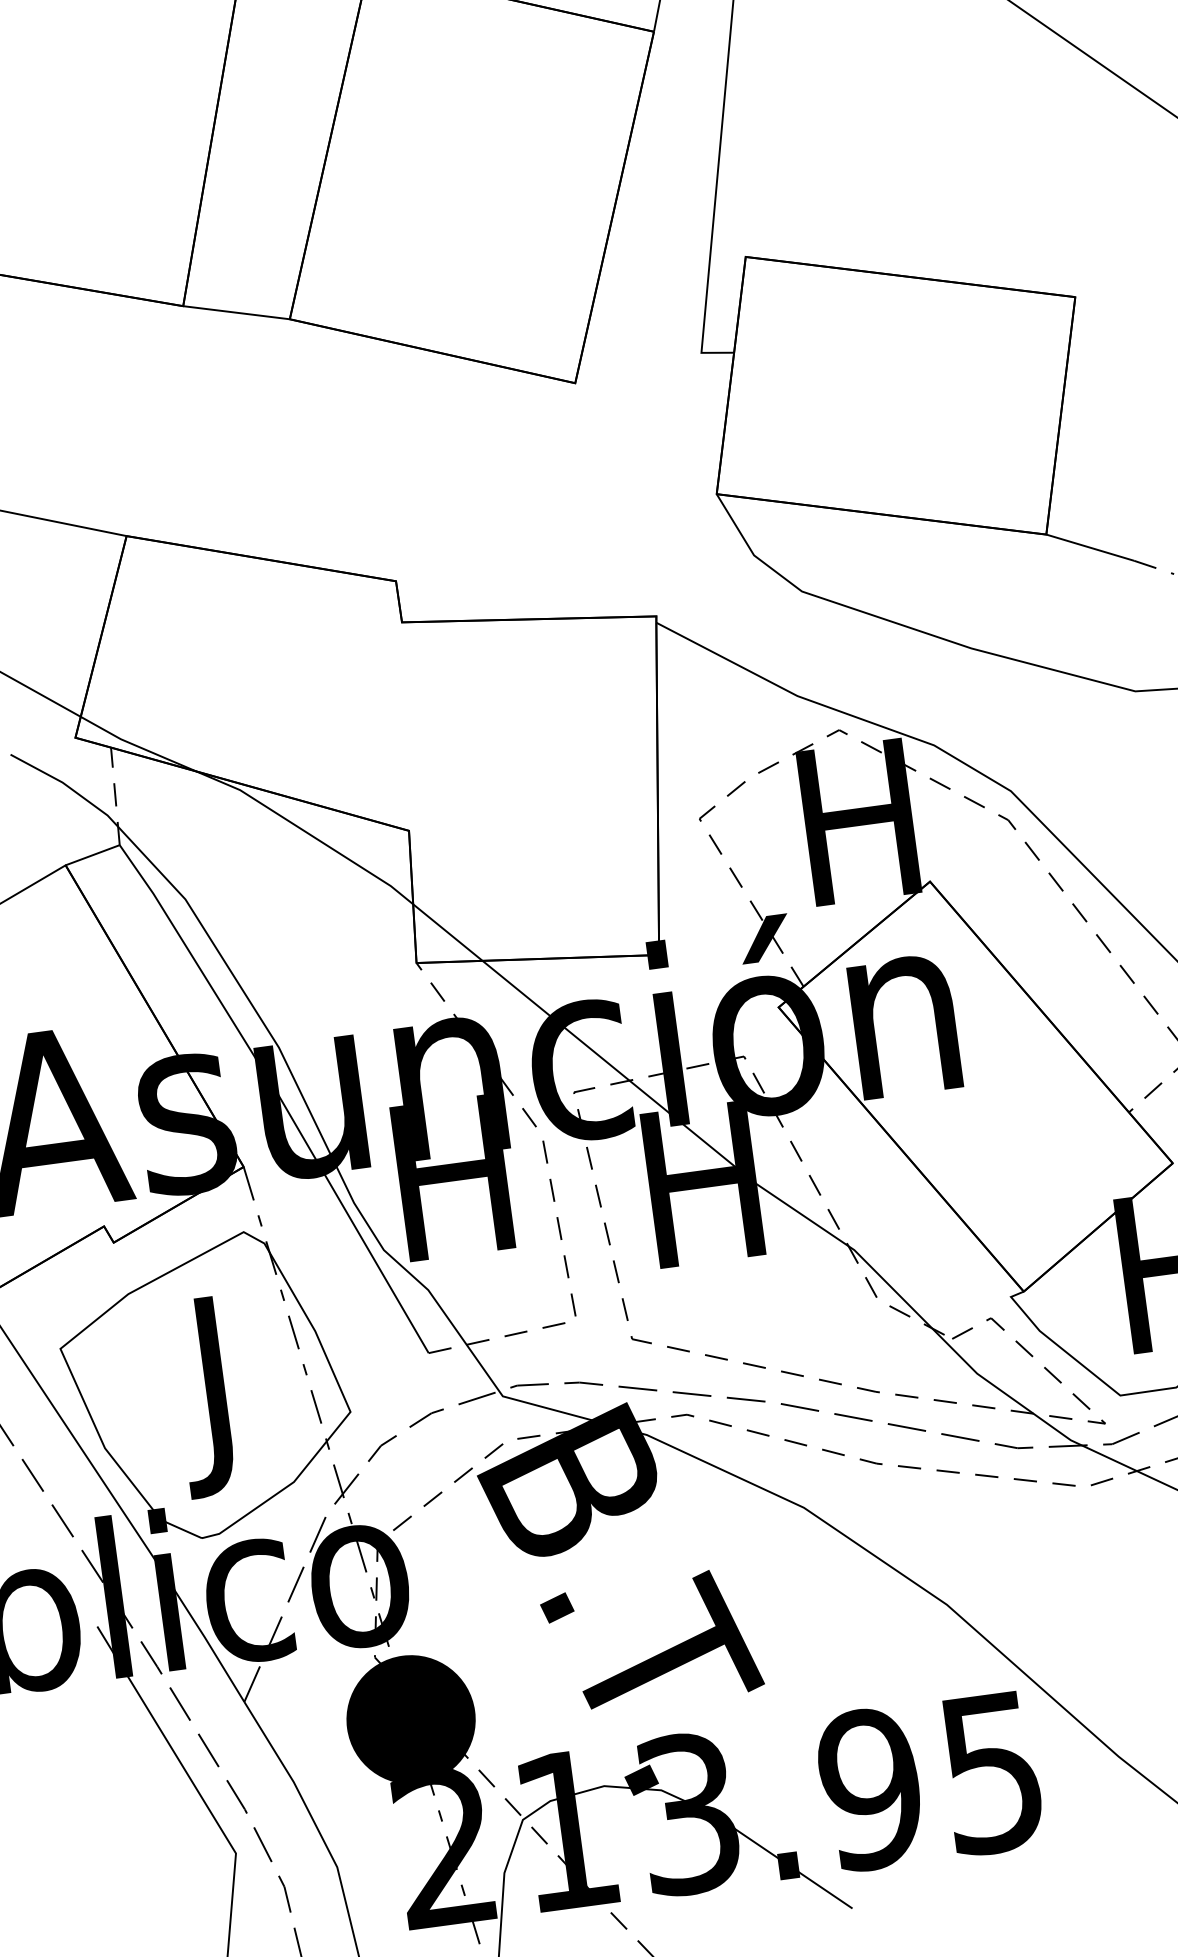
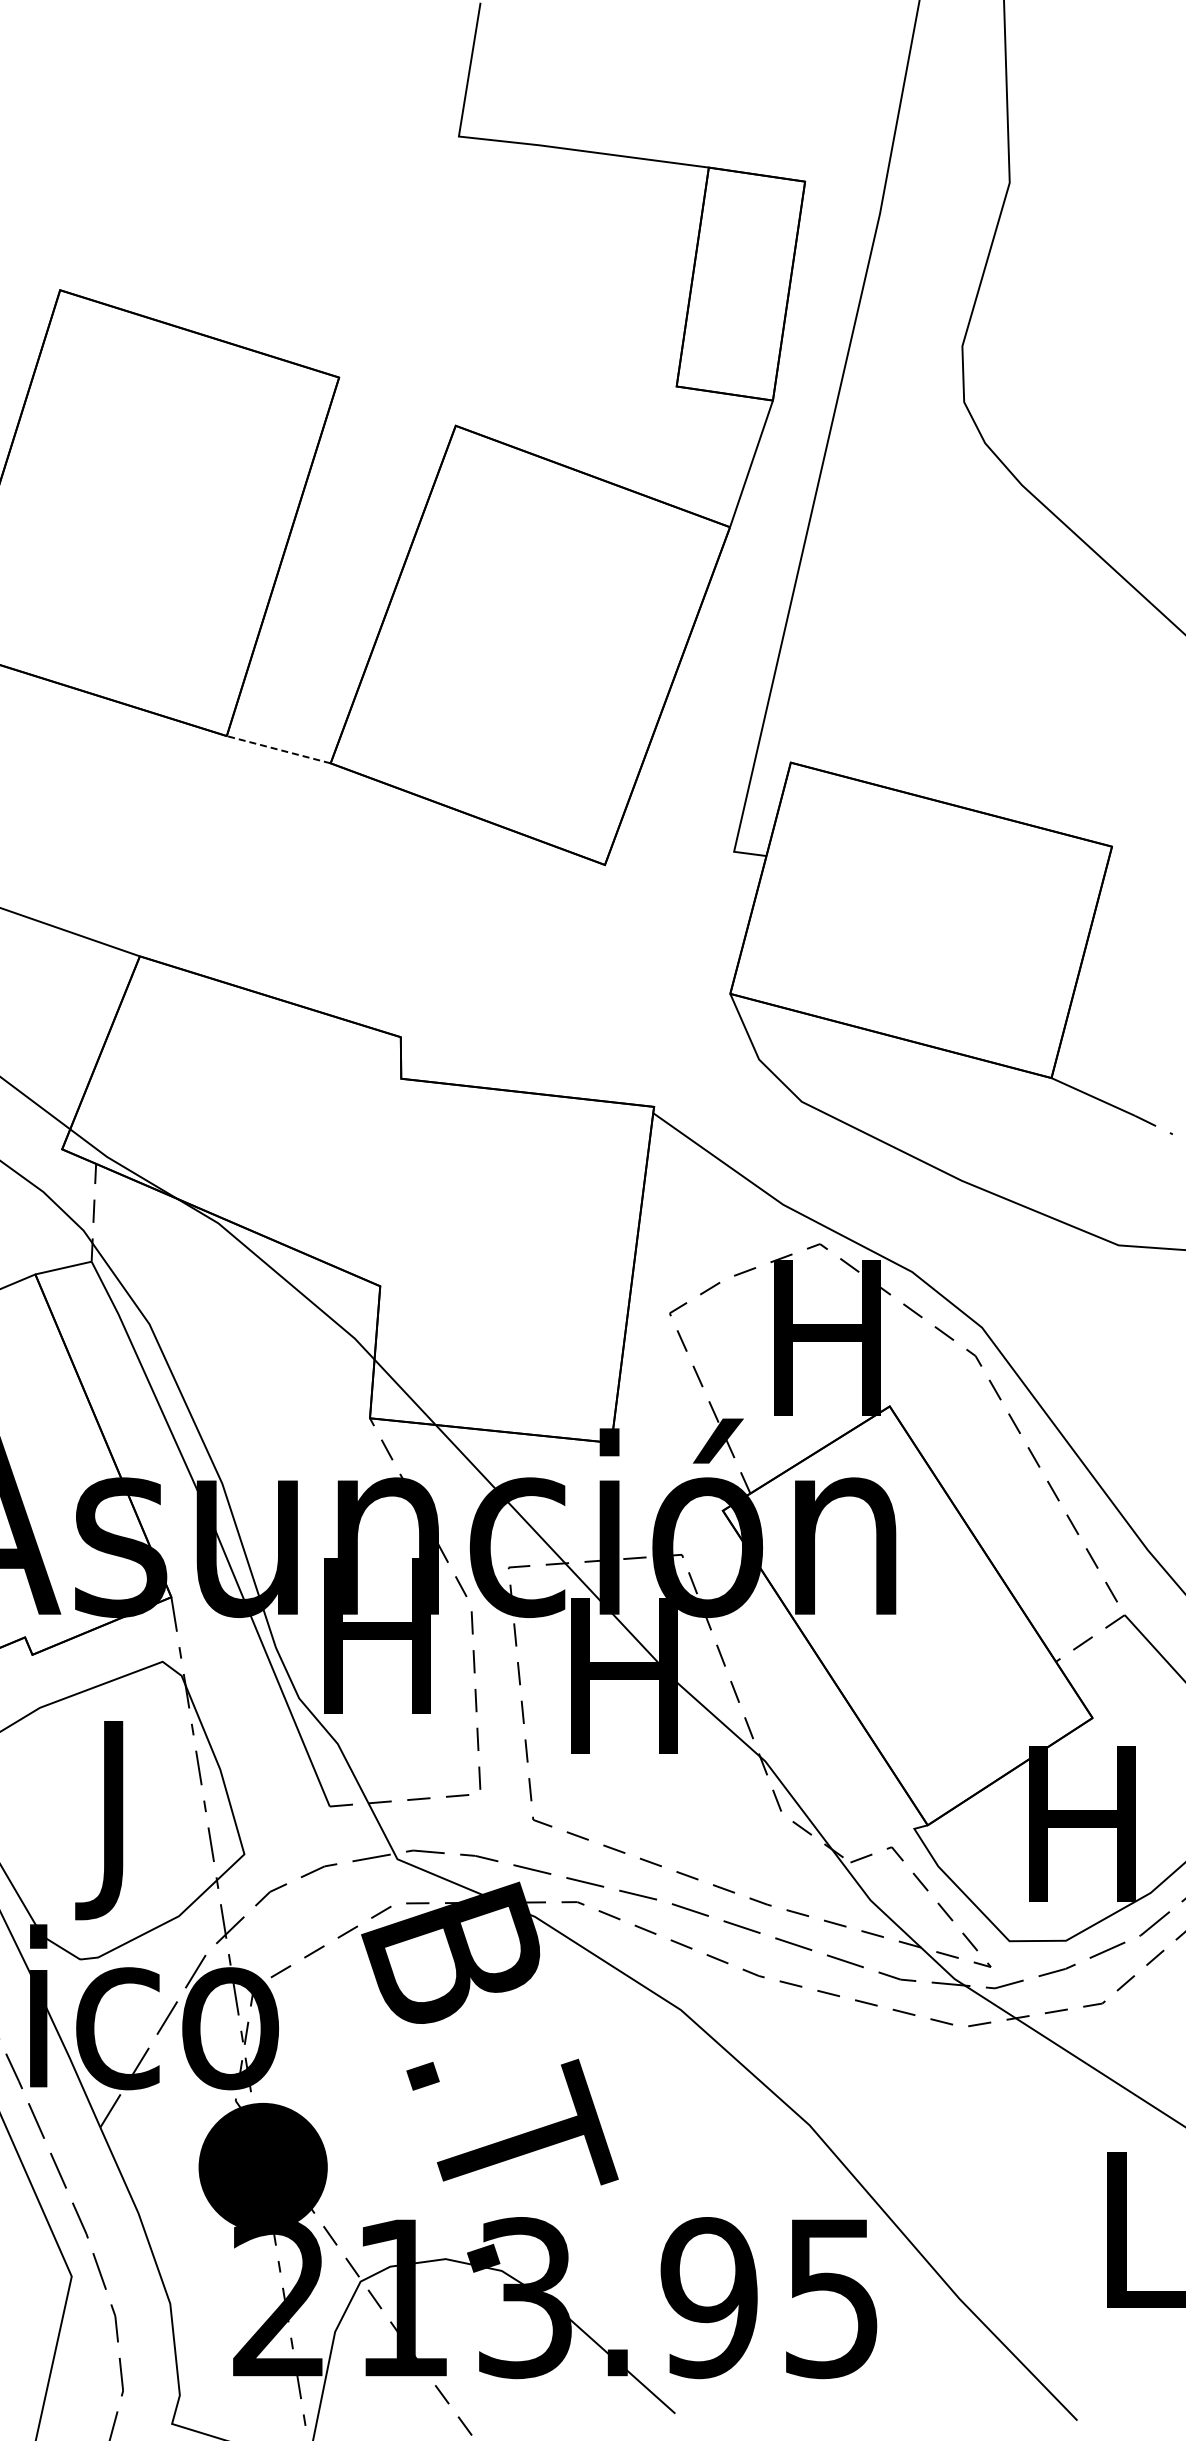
line: (236, 312) -> (278, 749), solid -> dashed

